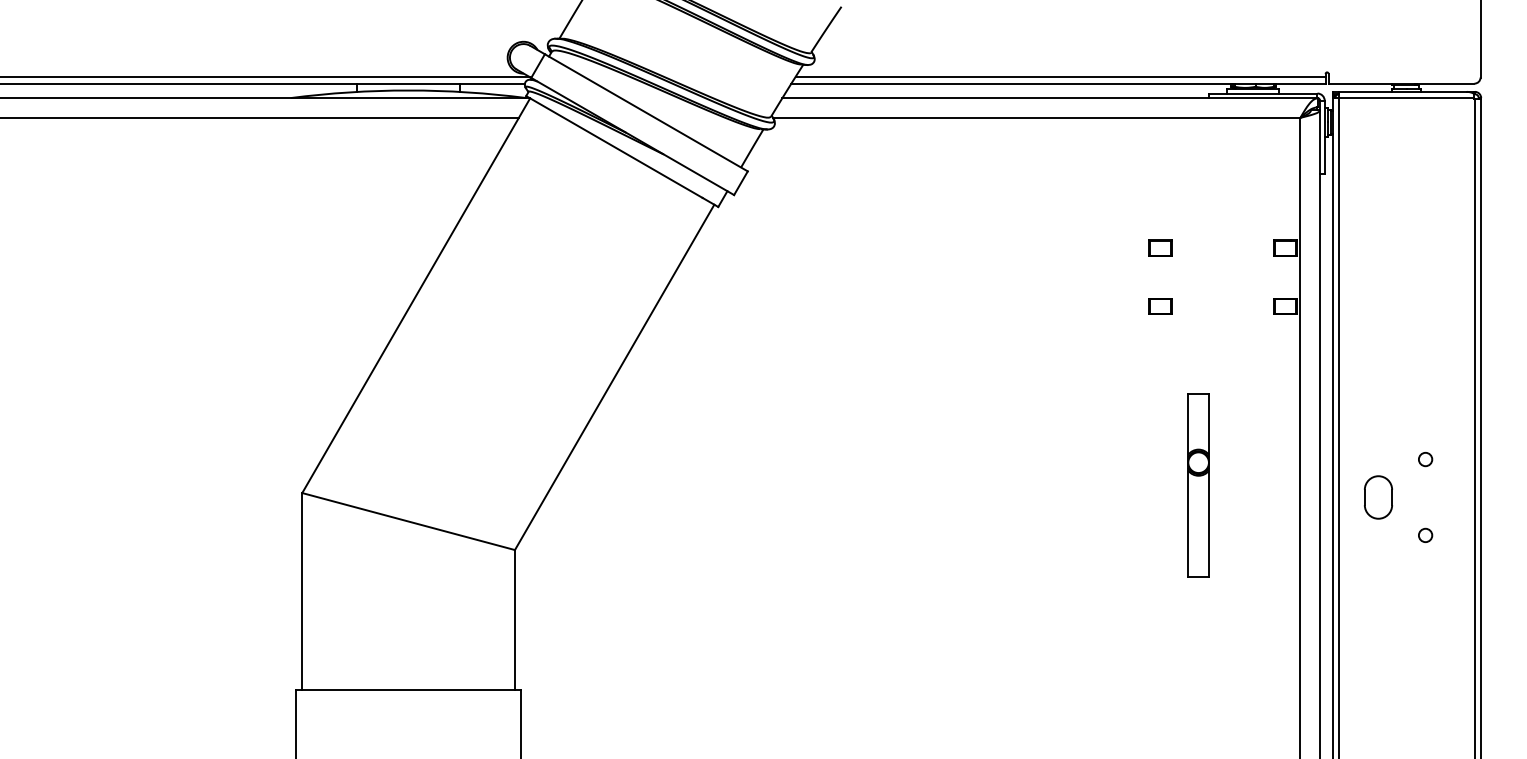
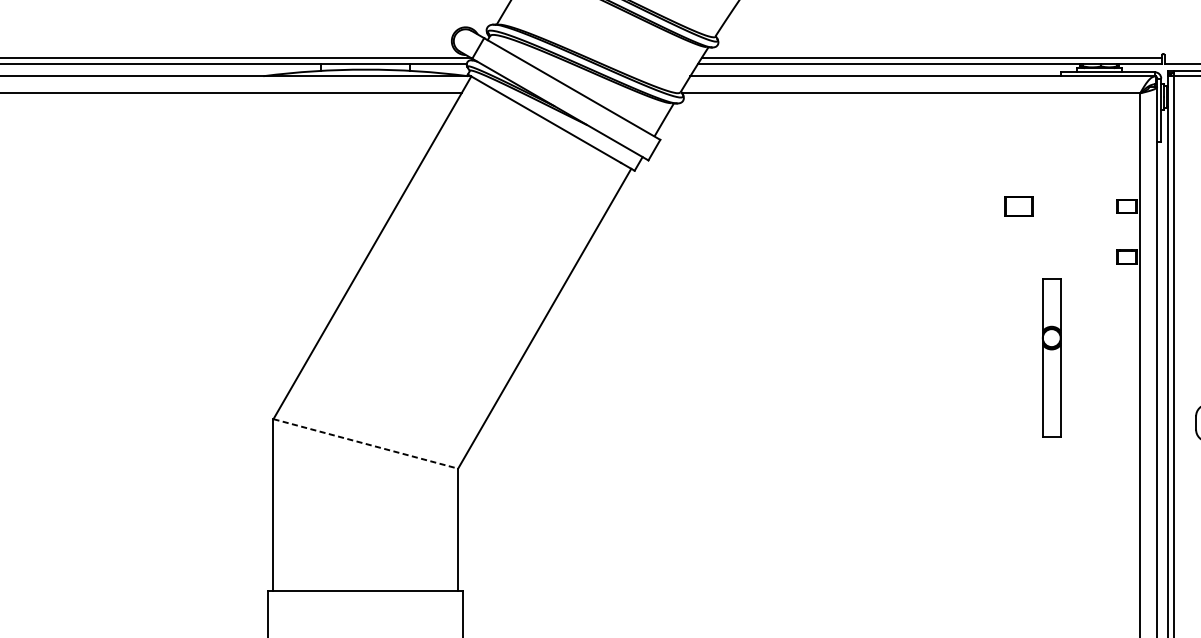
part: (1160, 247) -> (1018, 205), size x1.4
part: (1160, 306) -> (1018, 257), removed
part: (1198, 485) -> (1051, 357), moved
line: (409, 521) -> (366, 443), solid -> dashed

